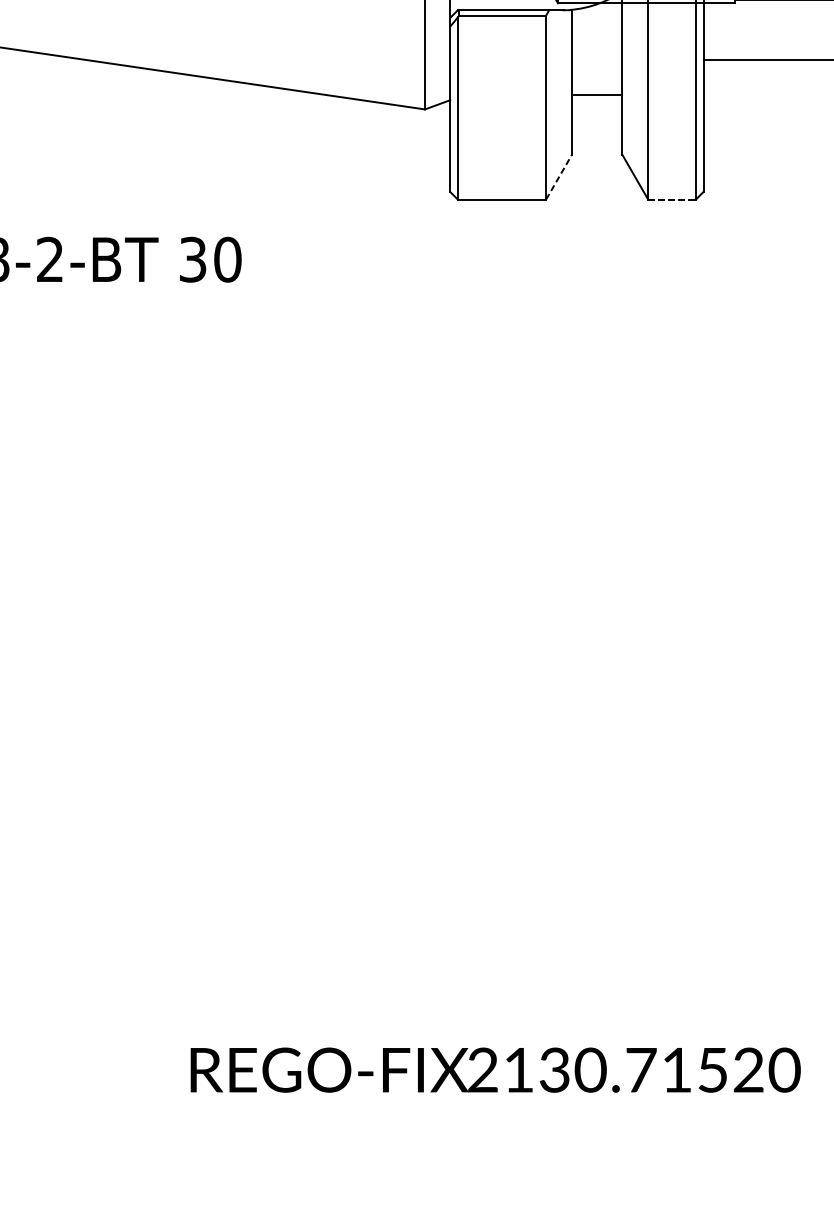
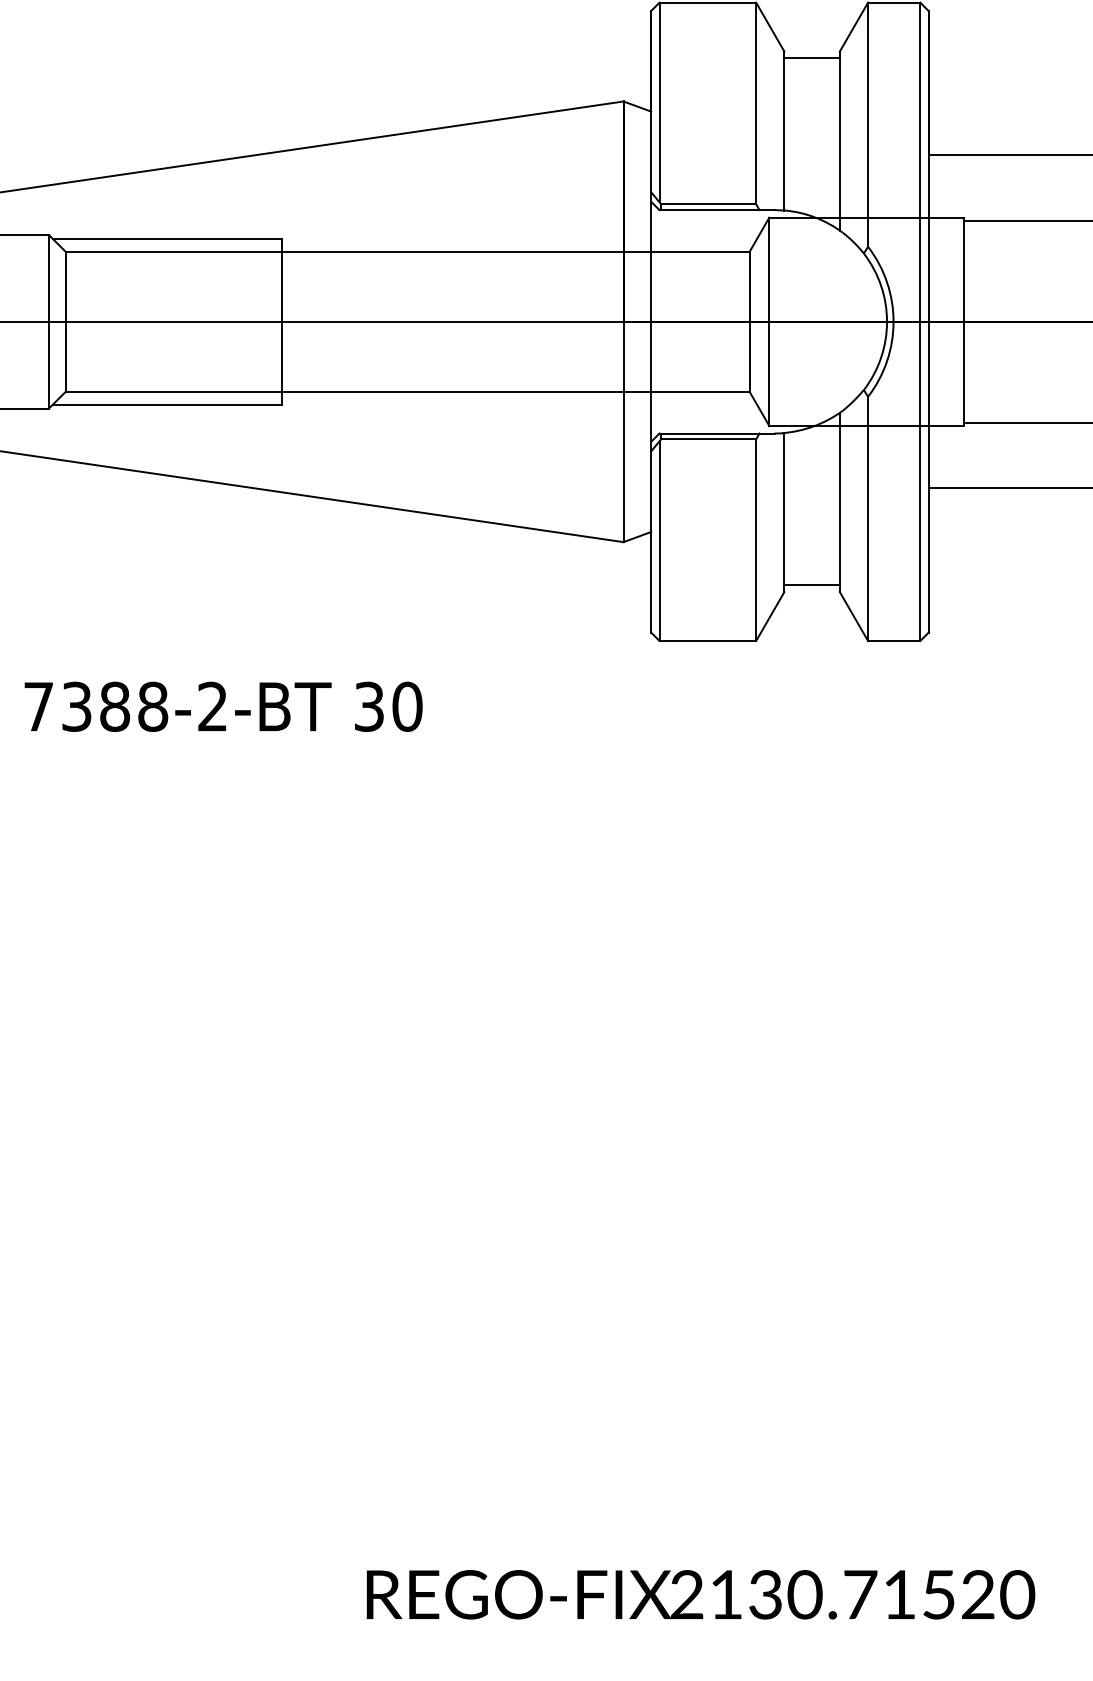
line: (596, 95) -> (811, 585), moved
line: (559, 177) -> (770, 616), dashed -> solid
line: (672, 199) -> (894, 640), dashed -> solid

